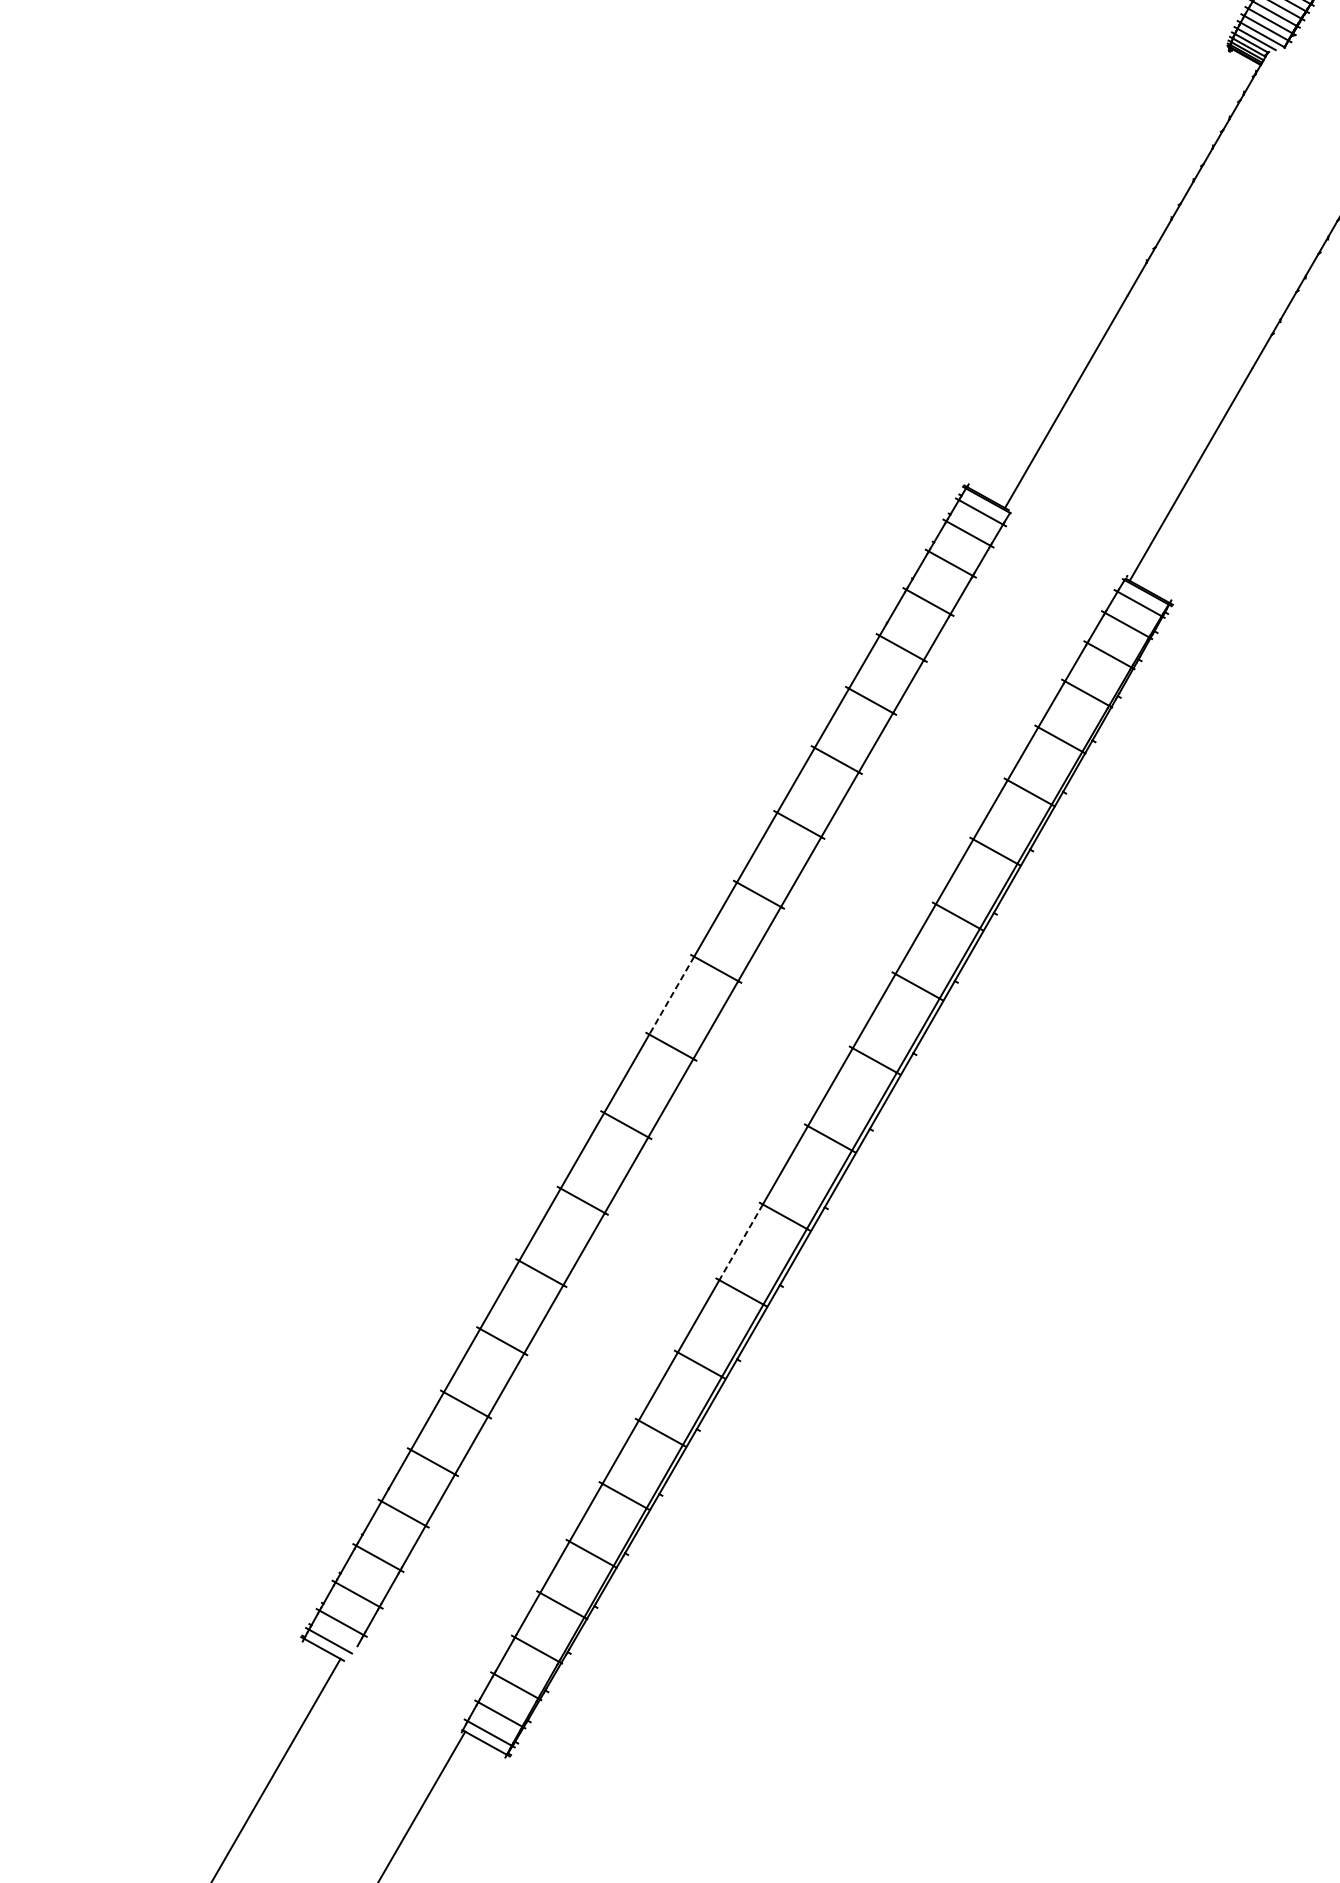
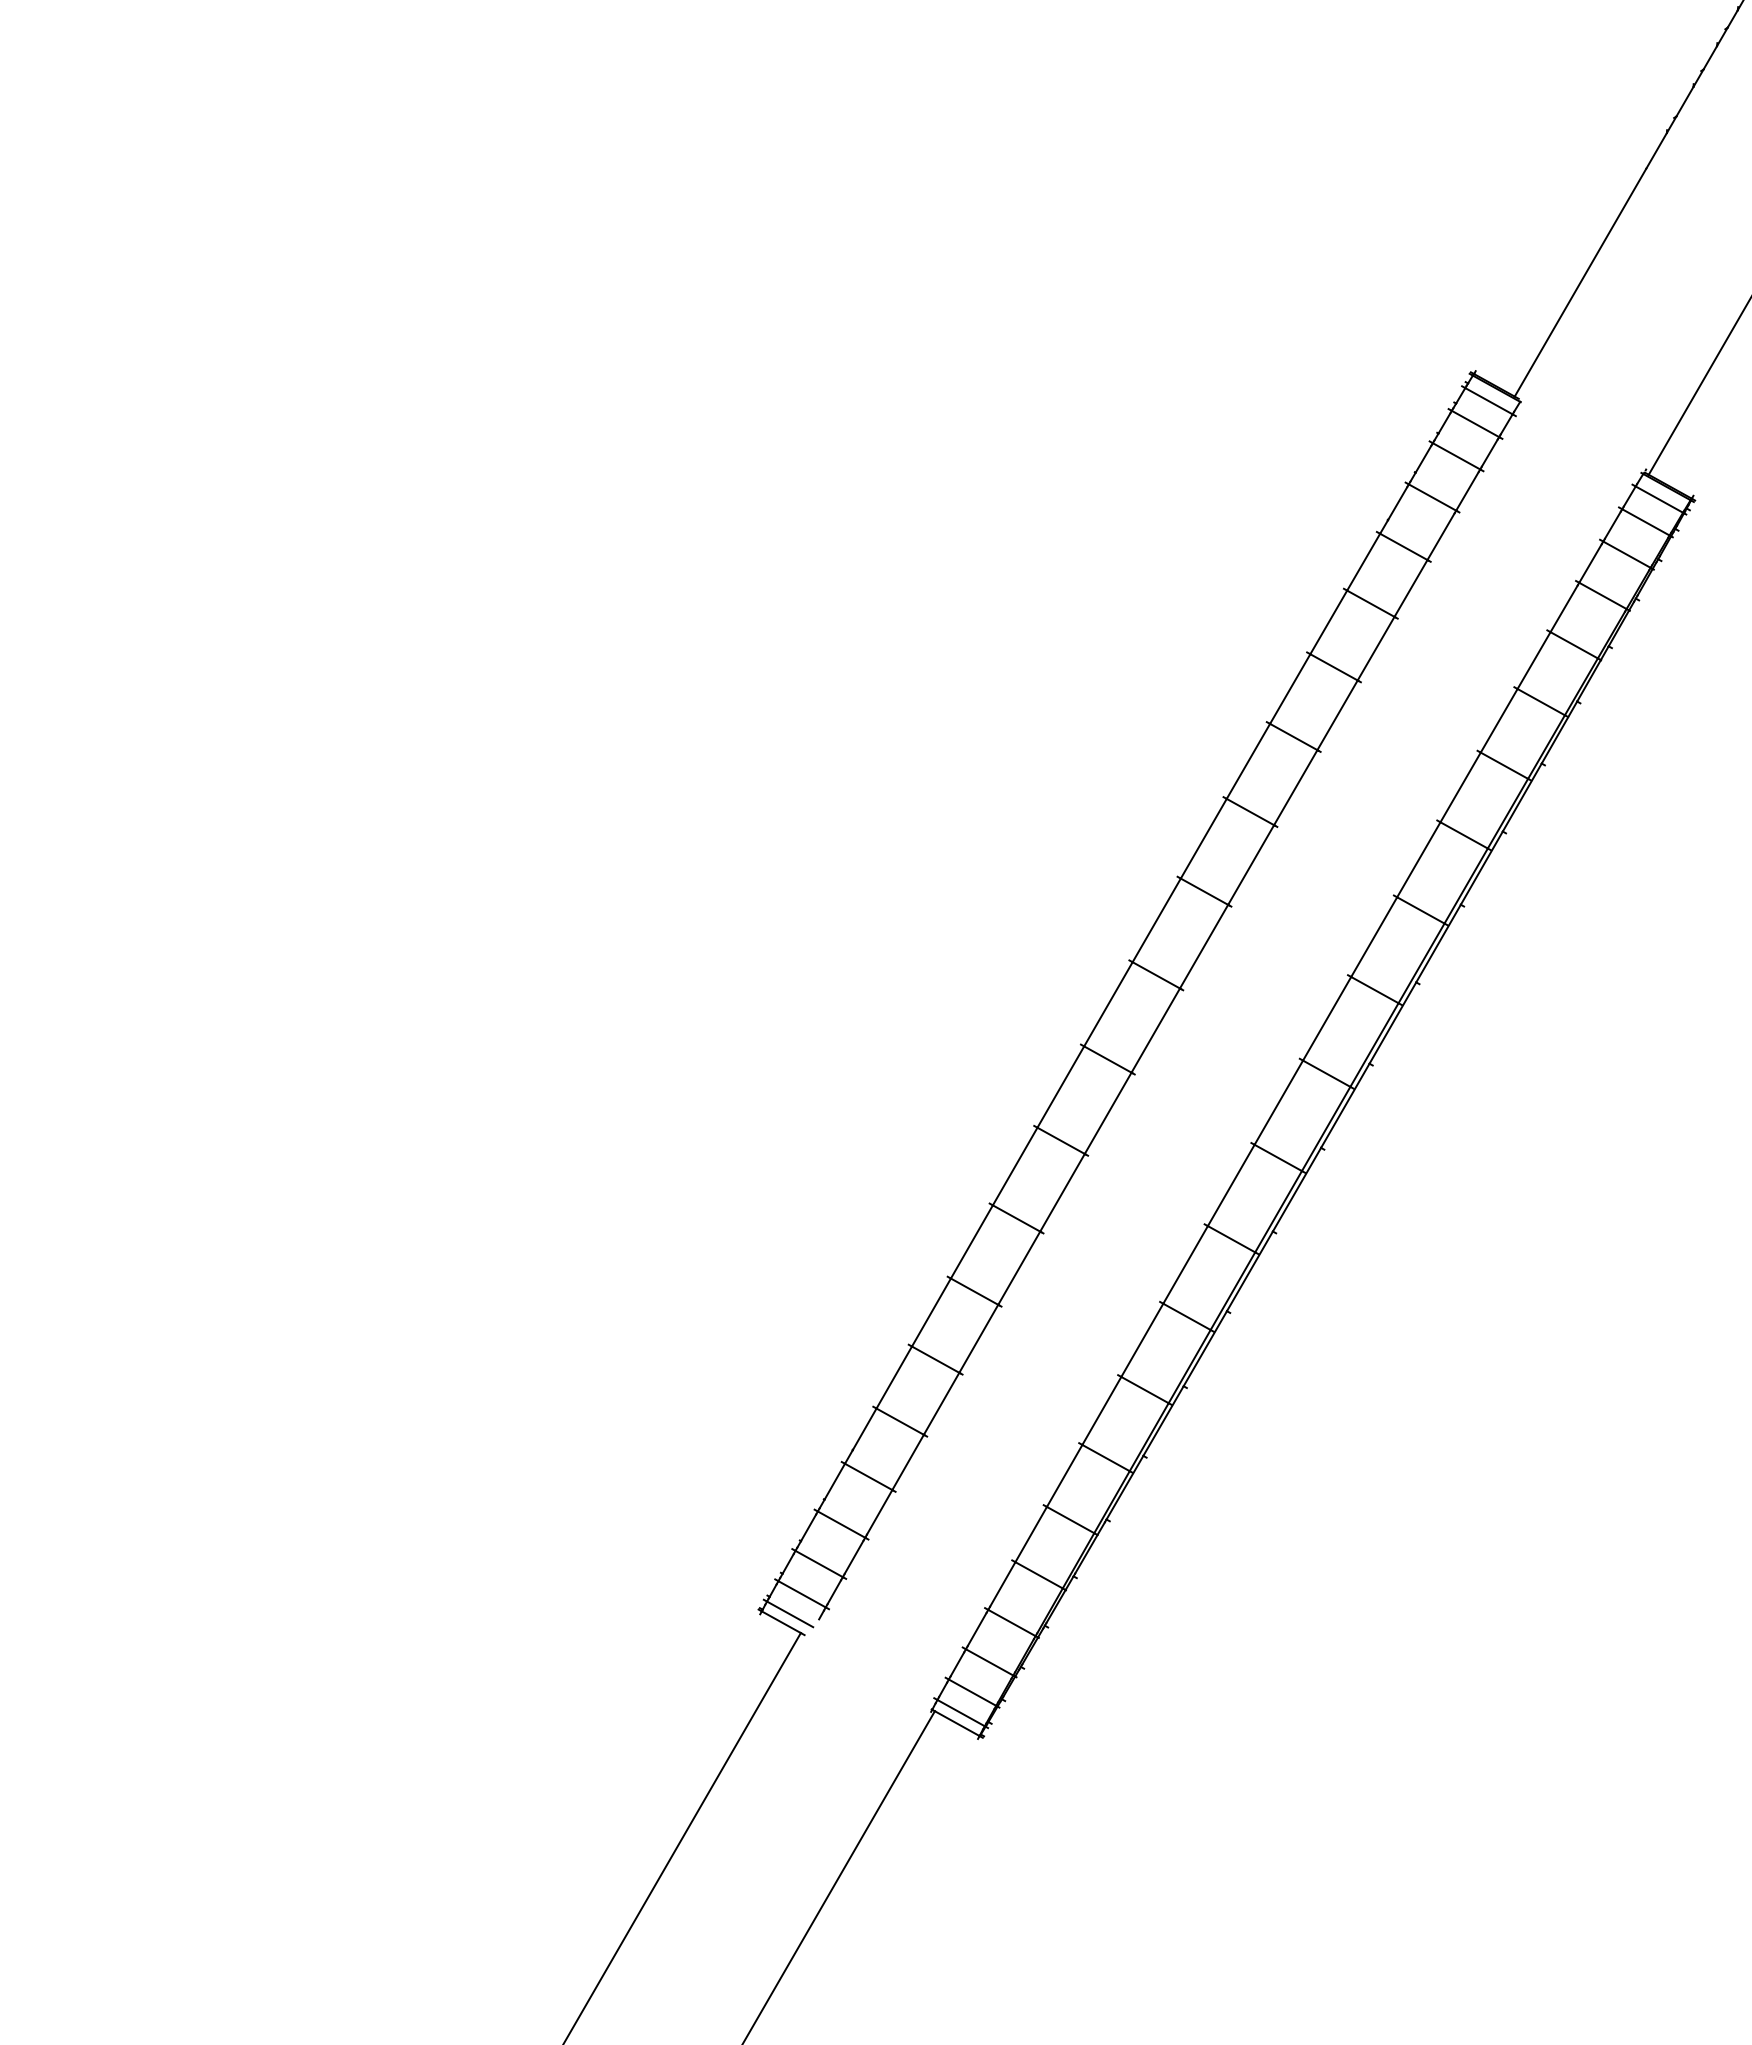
line: (671, 995) -> (1156, 920), dashed -> solid
line: (741, 1242) -> (1231, 1185), dashed -> solid

